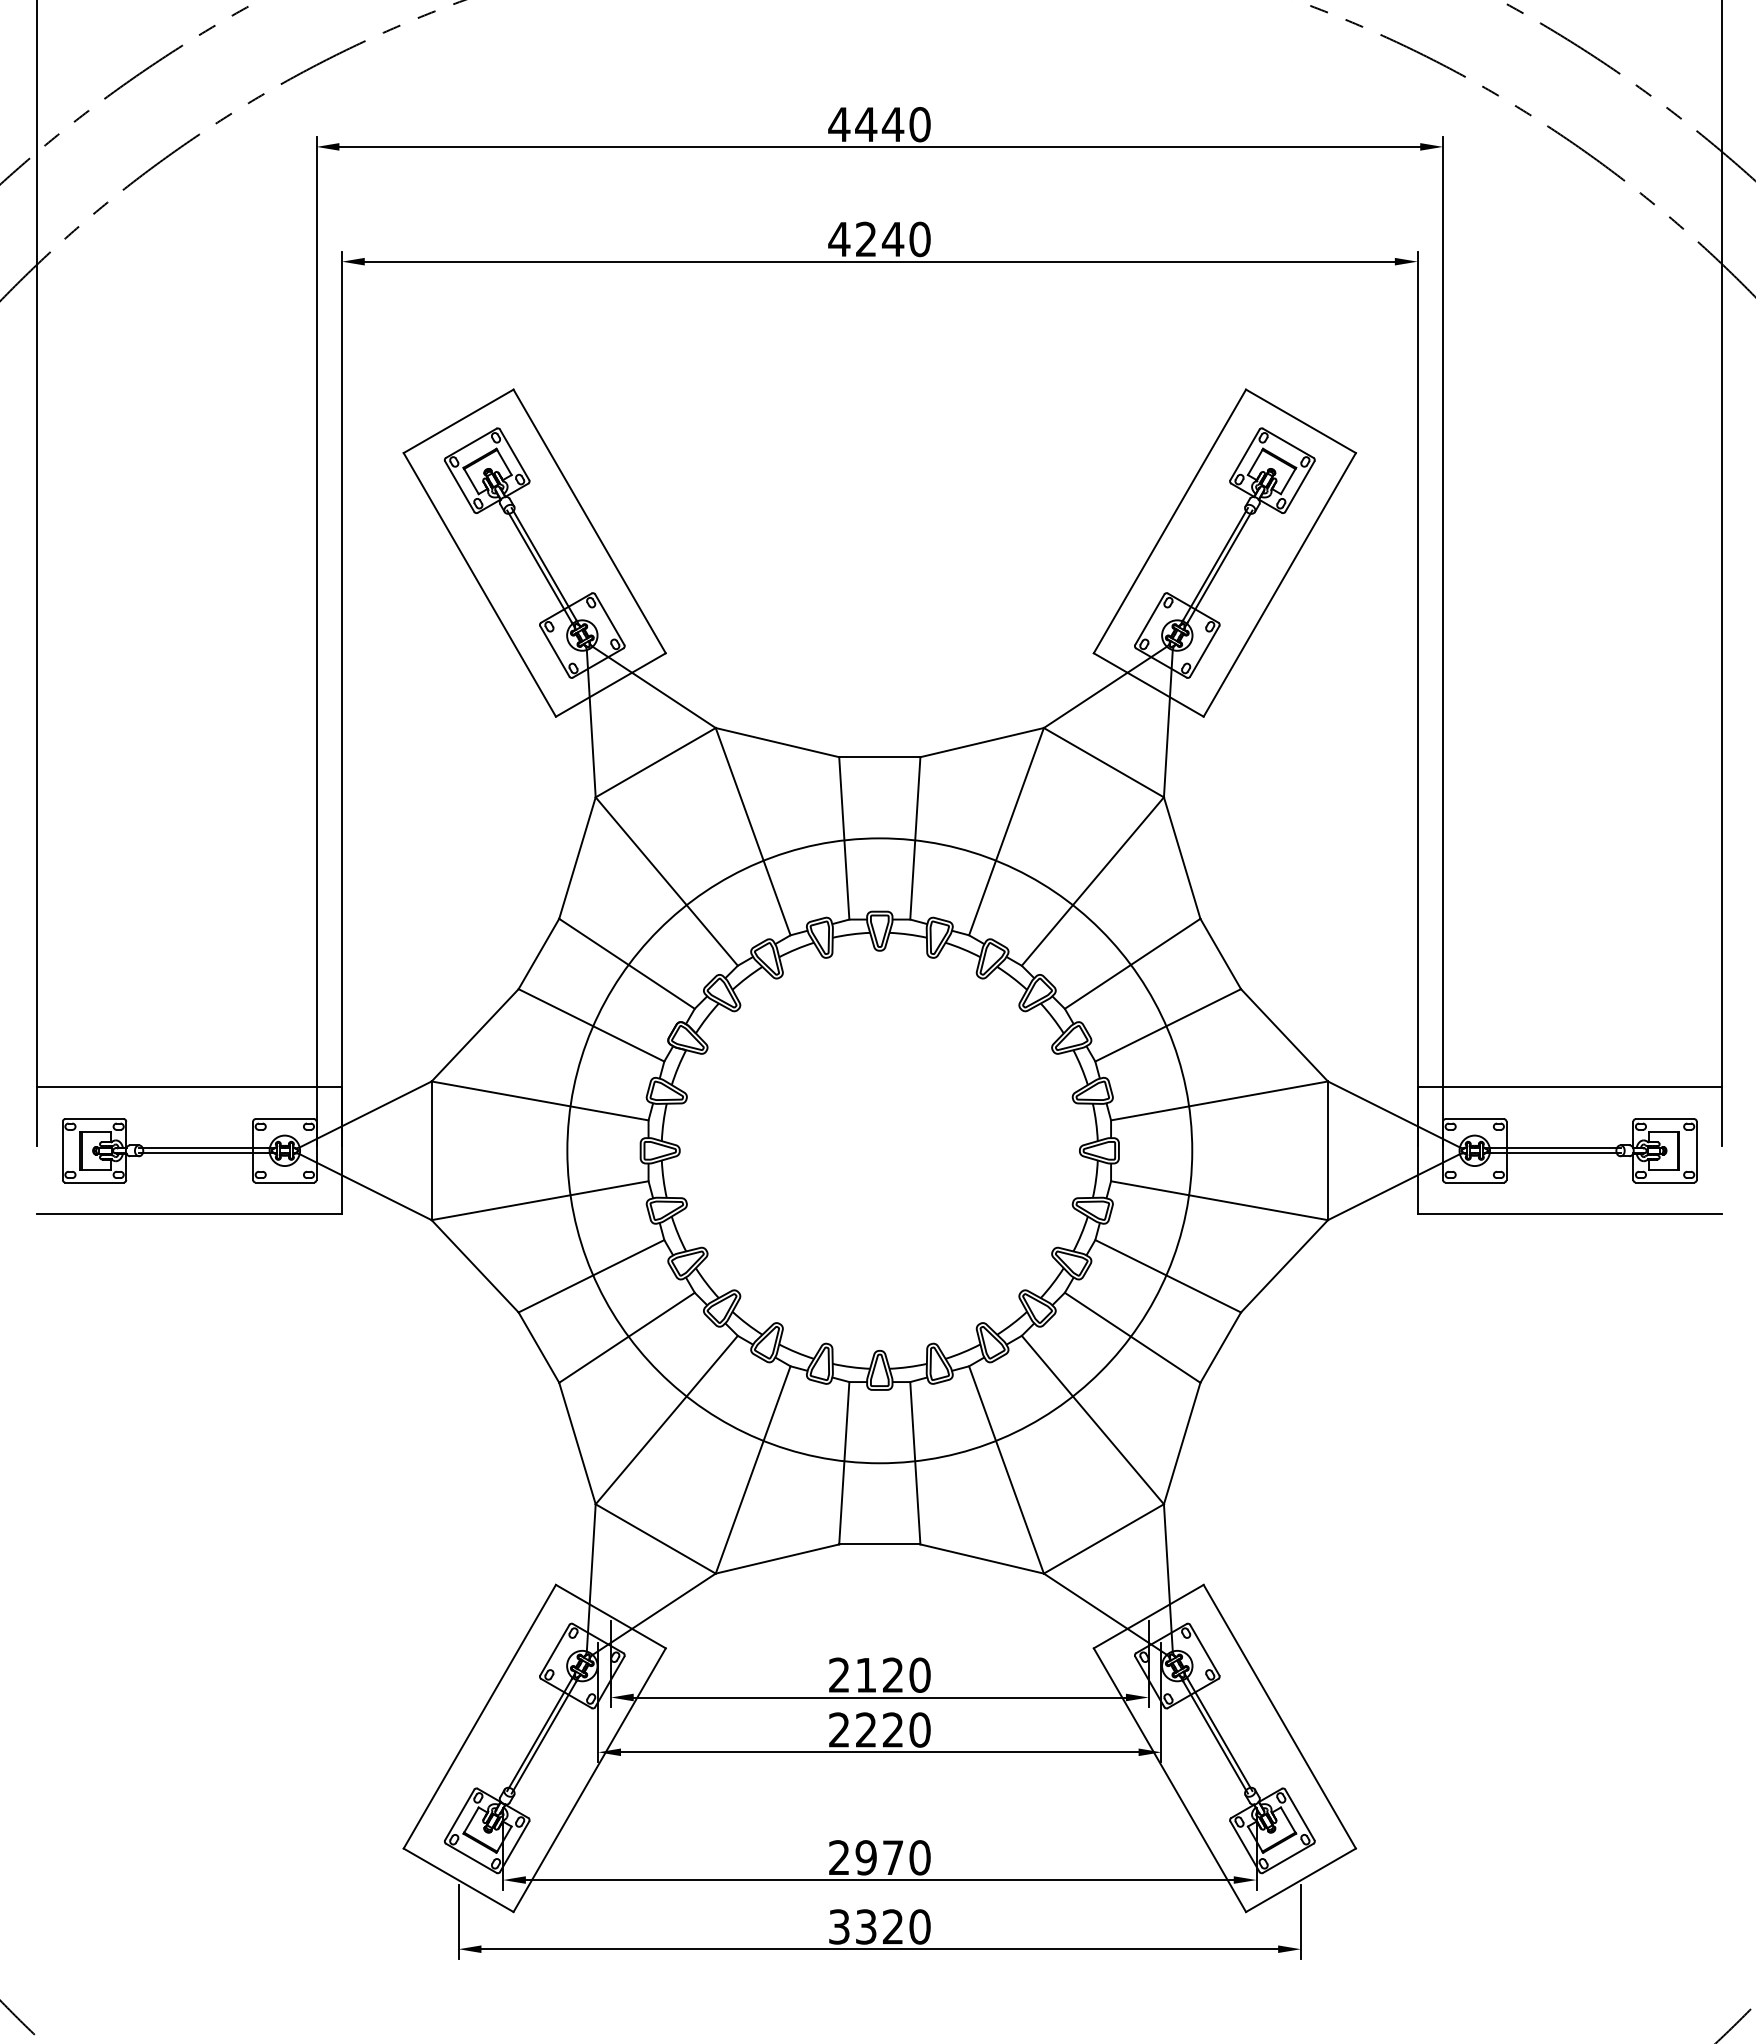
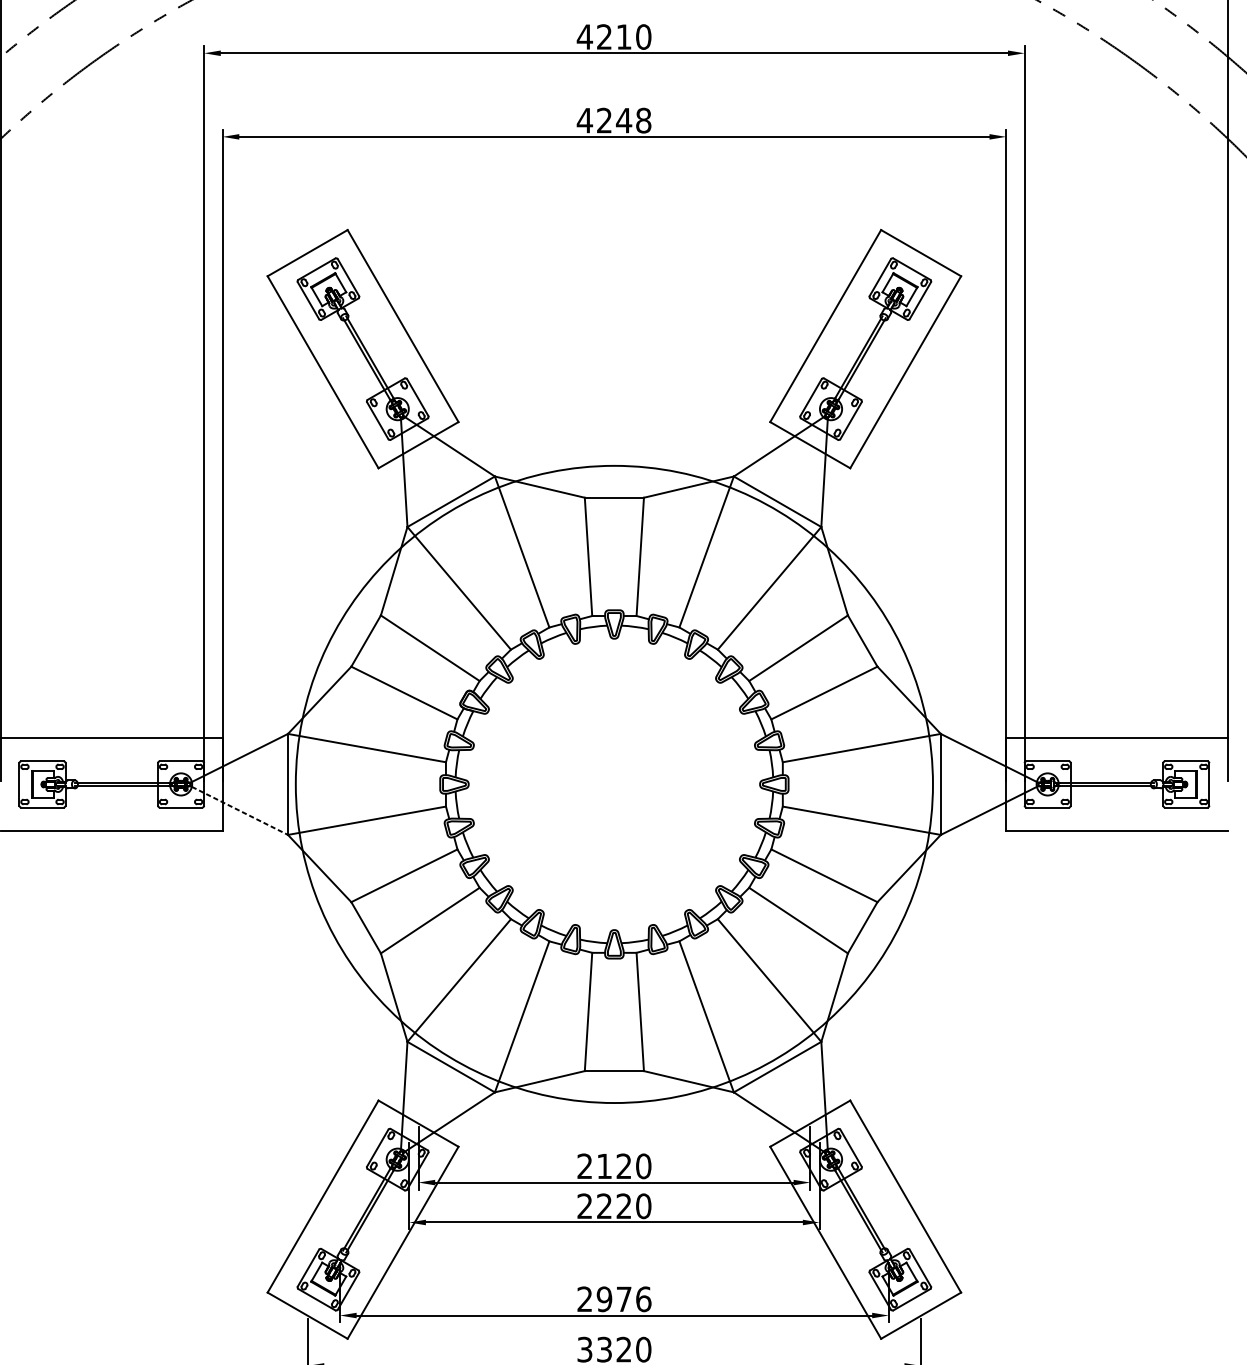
text: (879, 124) -> (614, 36), 4440 -> 4210
text: (919, 239) -> (643, 120), 4240 -> 4248
circle: (879, 1150) -> (614, 784), size x1.4
line: (365, 1187) -> (239, 811), solid -> dashed
text: (919, 1857) -> (643, 1299), 2970 -> 2976

